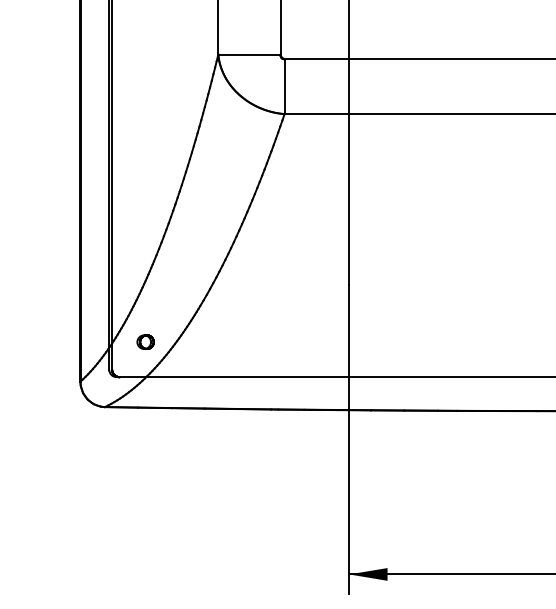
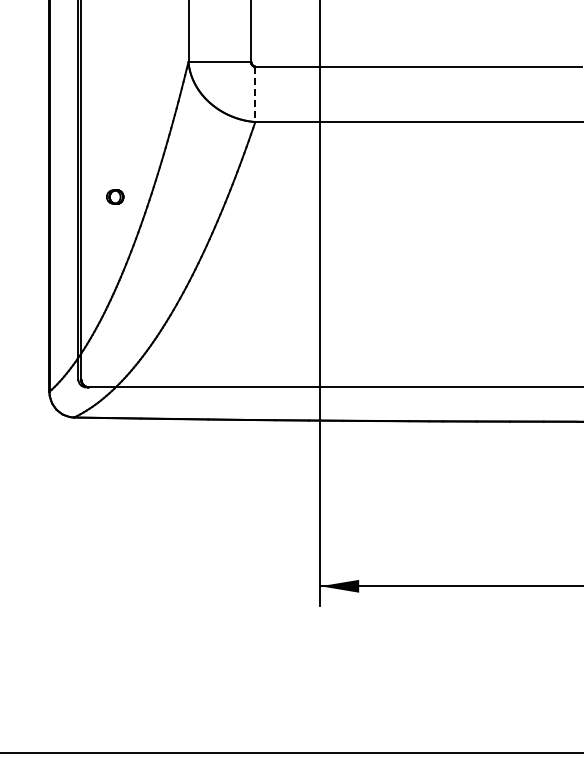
line: (284, 86) -> (255, 94), solid -> dashed
part: (145, 341) -> (115, 196), moved

